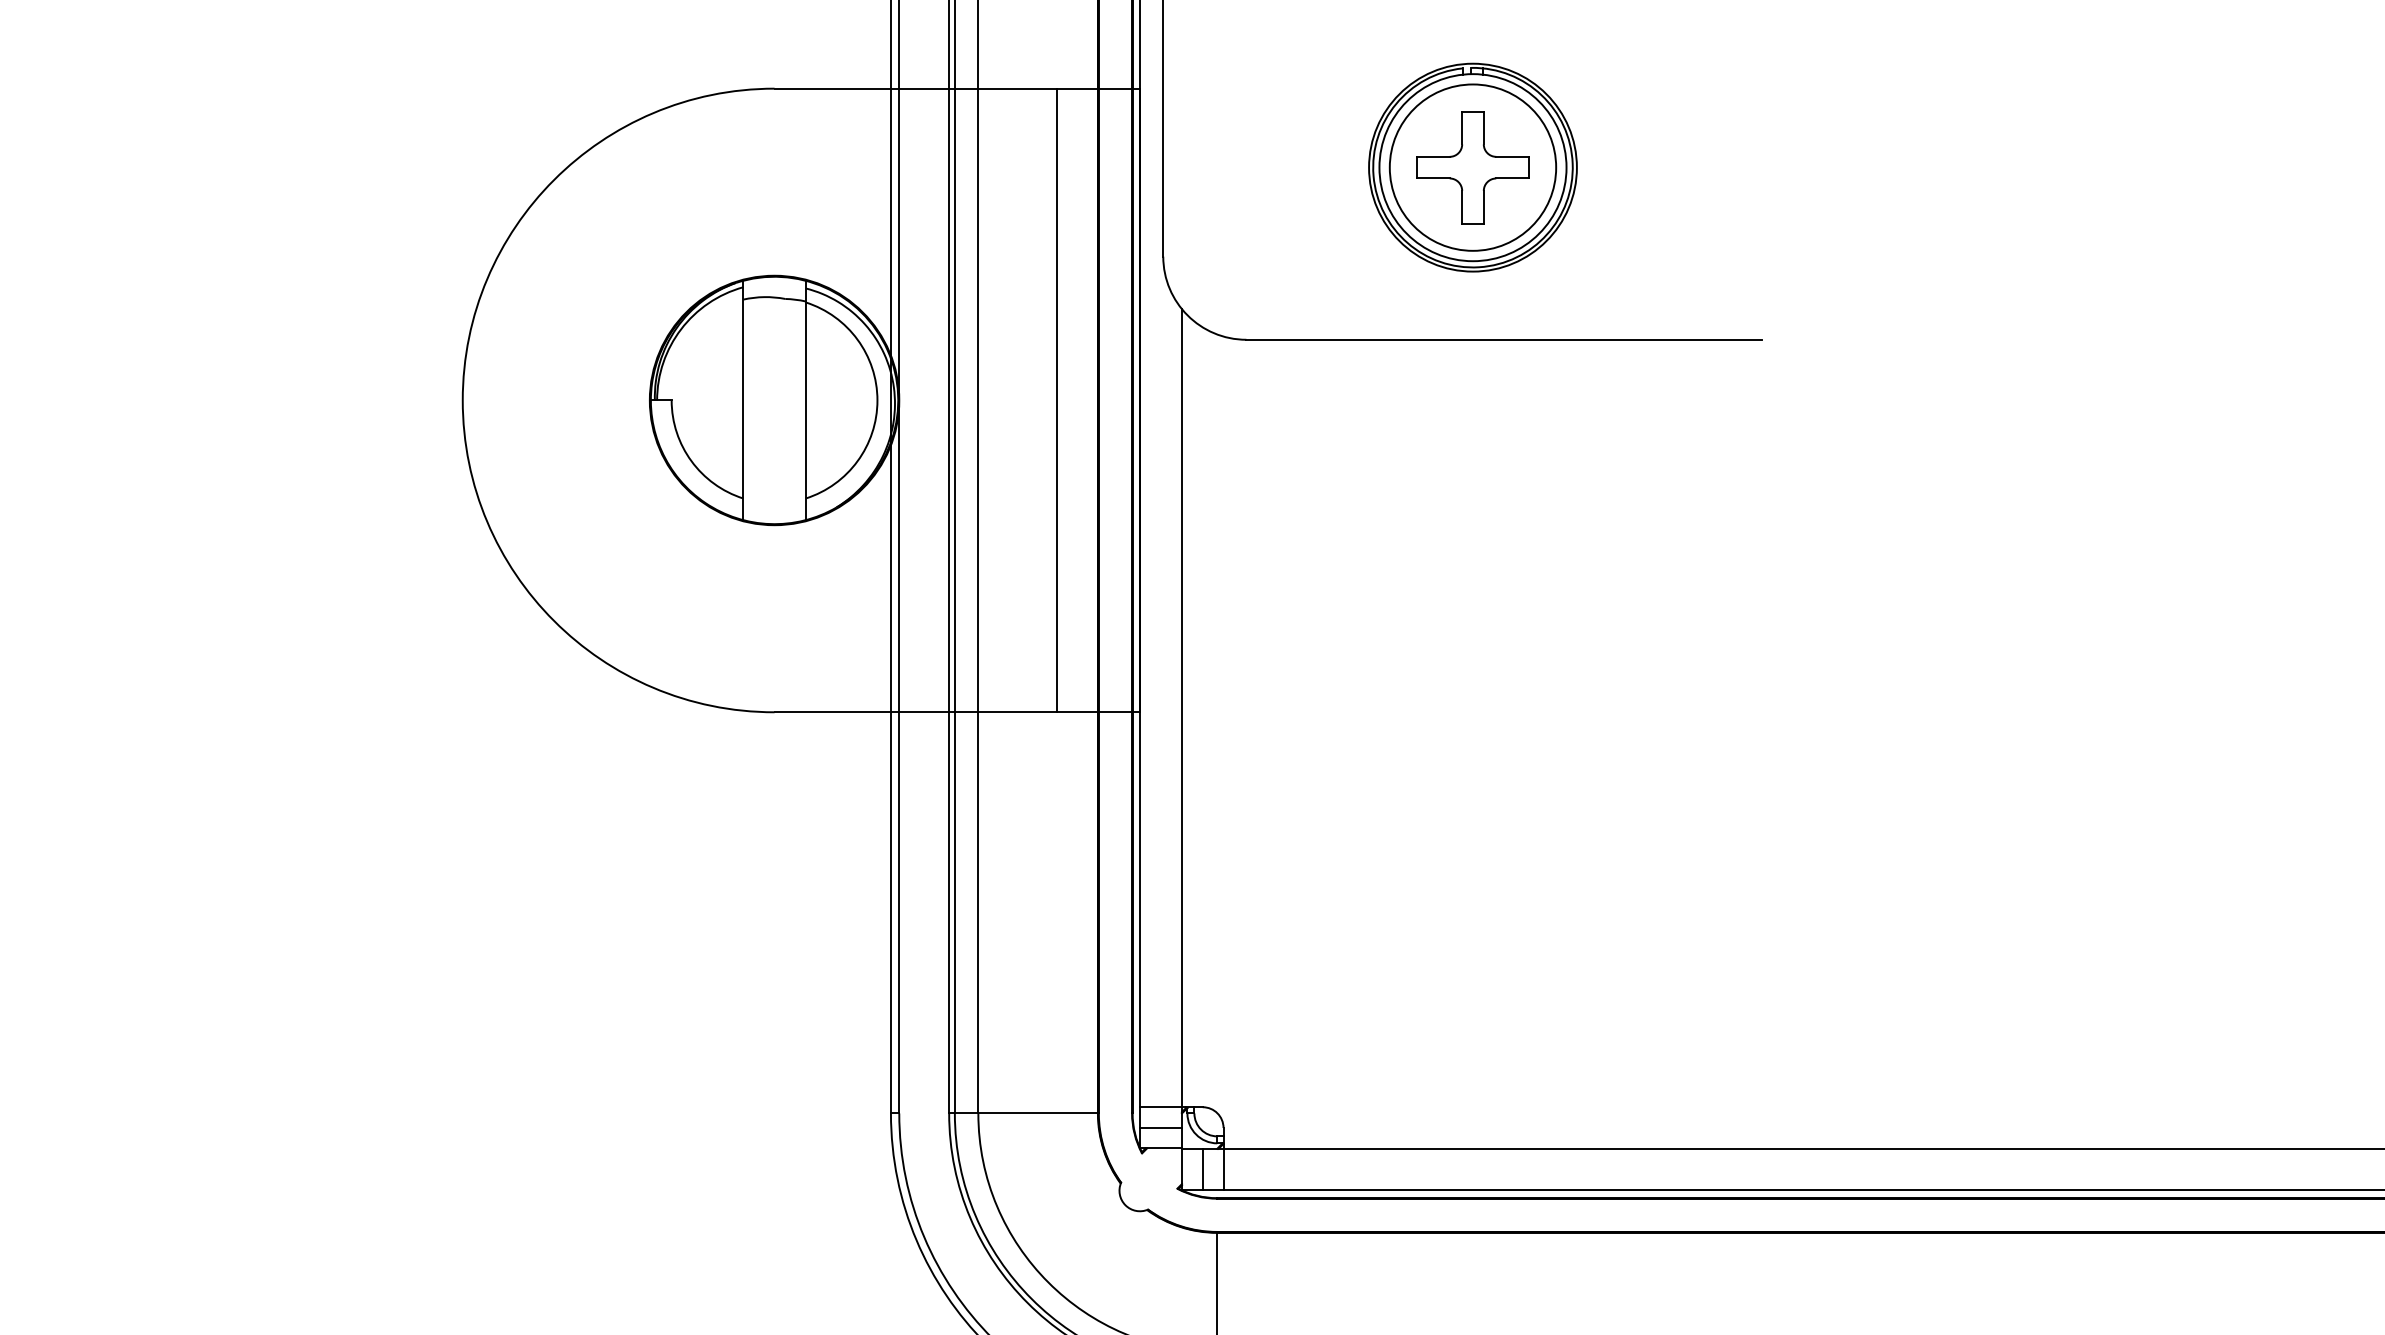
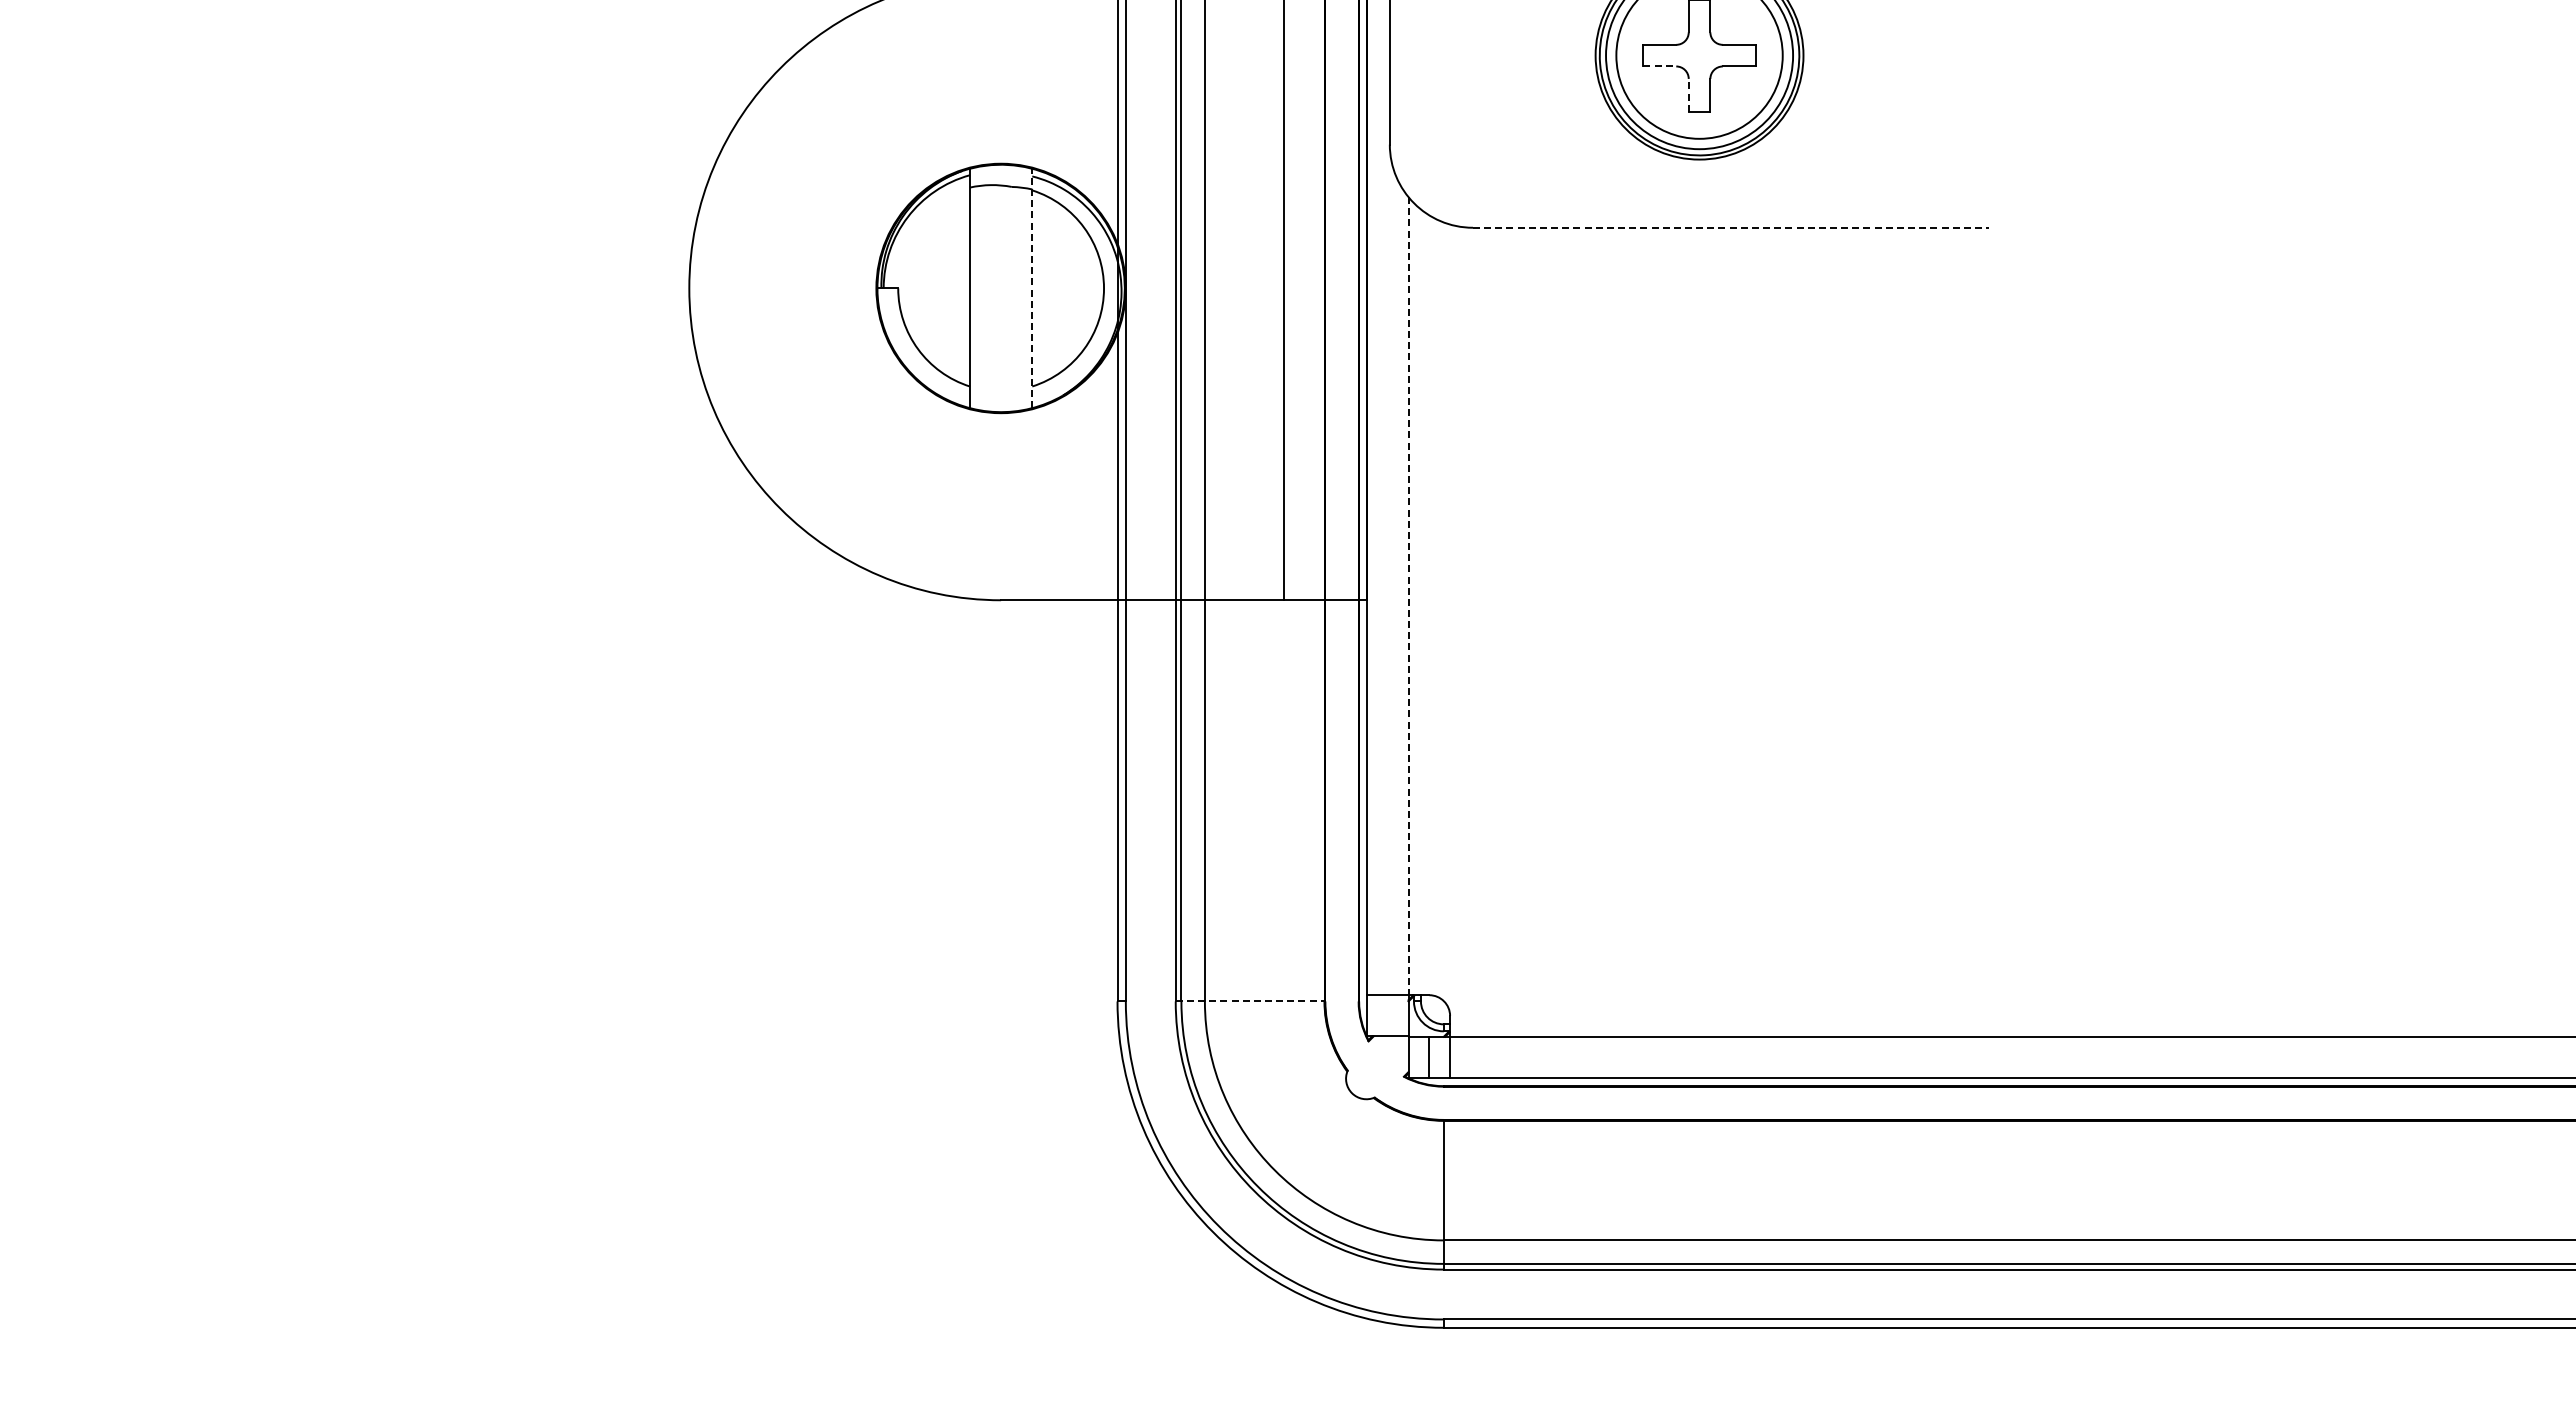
line: (1433, 178) -> (1660, 66), solid -> dashed
line: (1461, 206) -> (1688, 94), solid -> dashed
line: (1503, 339) -> (1730, 227), solid -> dashed
line: (805, 400) -> (1032, 288), solid -> dashed
line: (1181, 708) -> (1408, 596), solid -> dashed
line: (1023, 1113) -> (1250, 1001), solid -> dashed
line: (1160, 1127) -> (1387, 1015), removed

